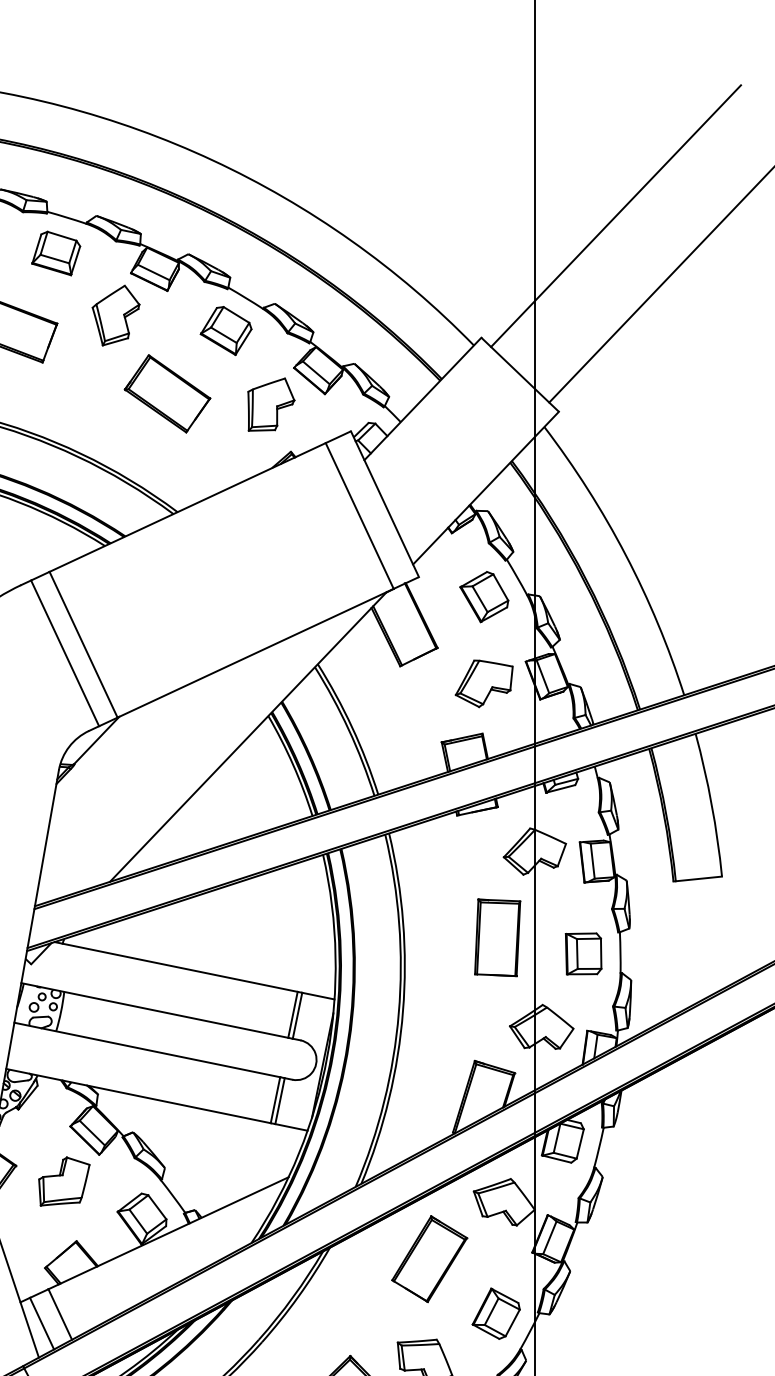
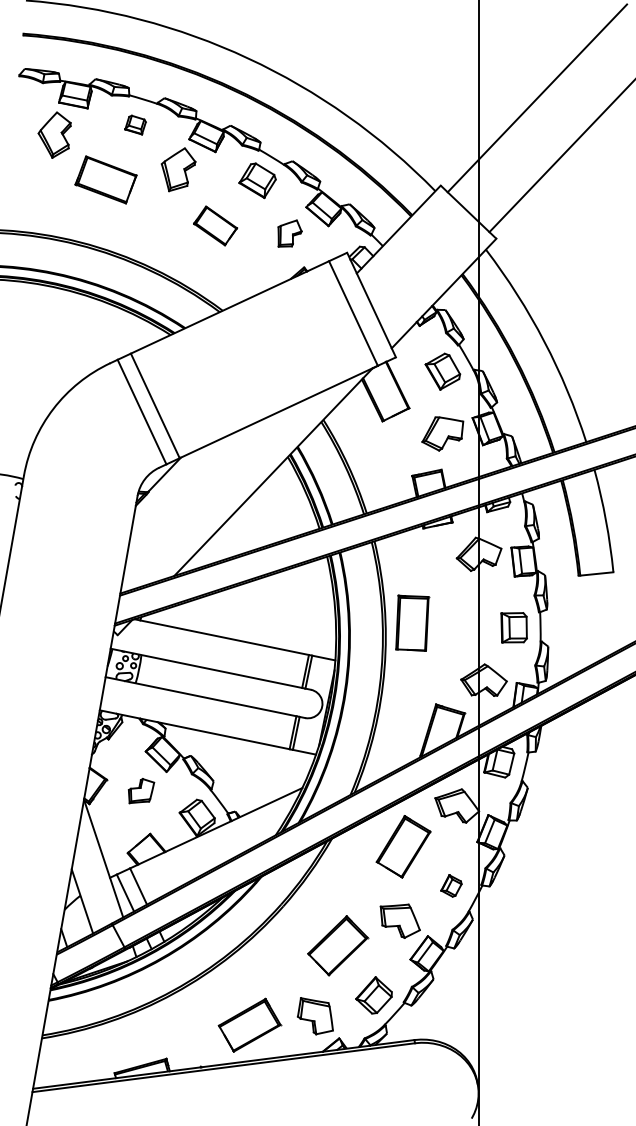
part: (55, 252) -> (135, 124), size x0.6
part: (167, 393) -> (215, 225), size x0.7
part: (270, 404) -> (289, 233), size x0.7
part: (497, 936) -> (412, 622), moved
part: (64, 1180) -> (141, 790), size x0.7
part: (496, 1313) -> (451, 885), size x0.6

